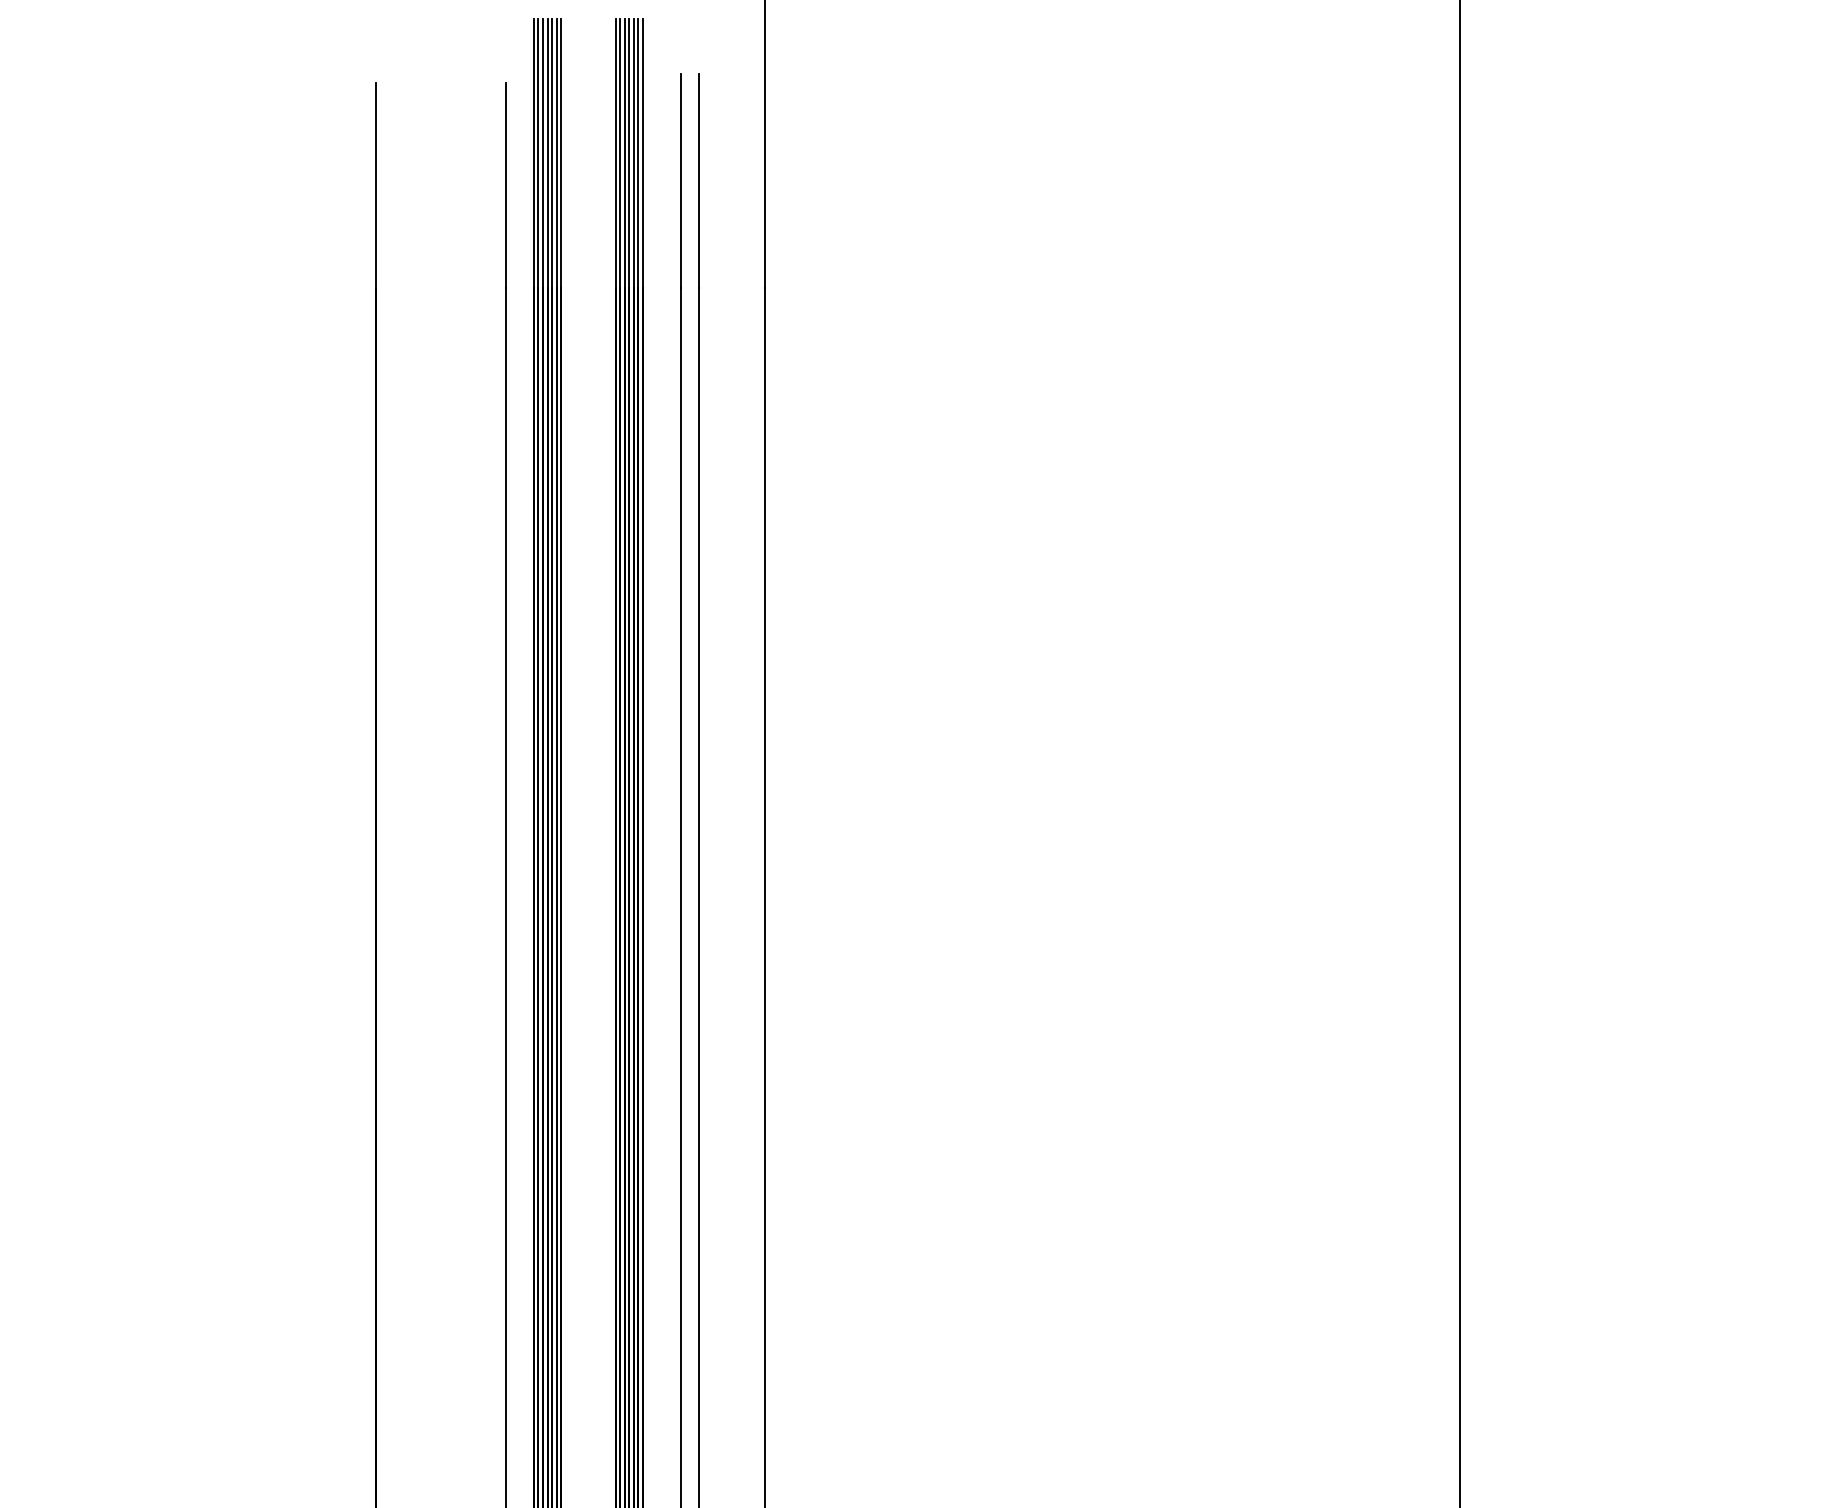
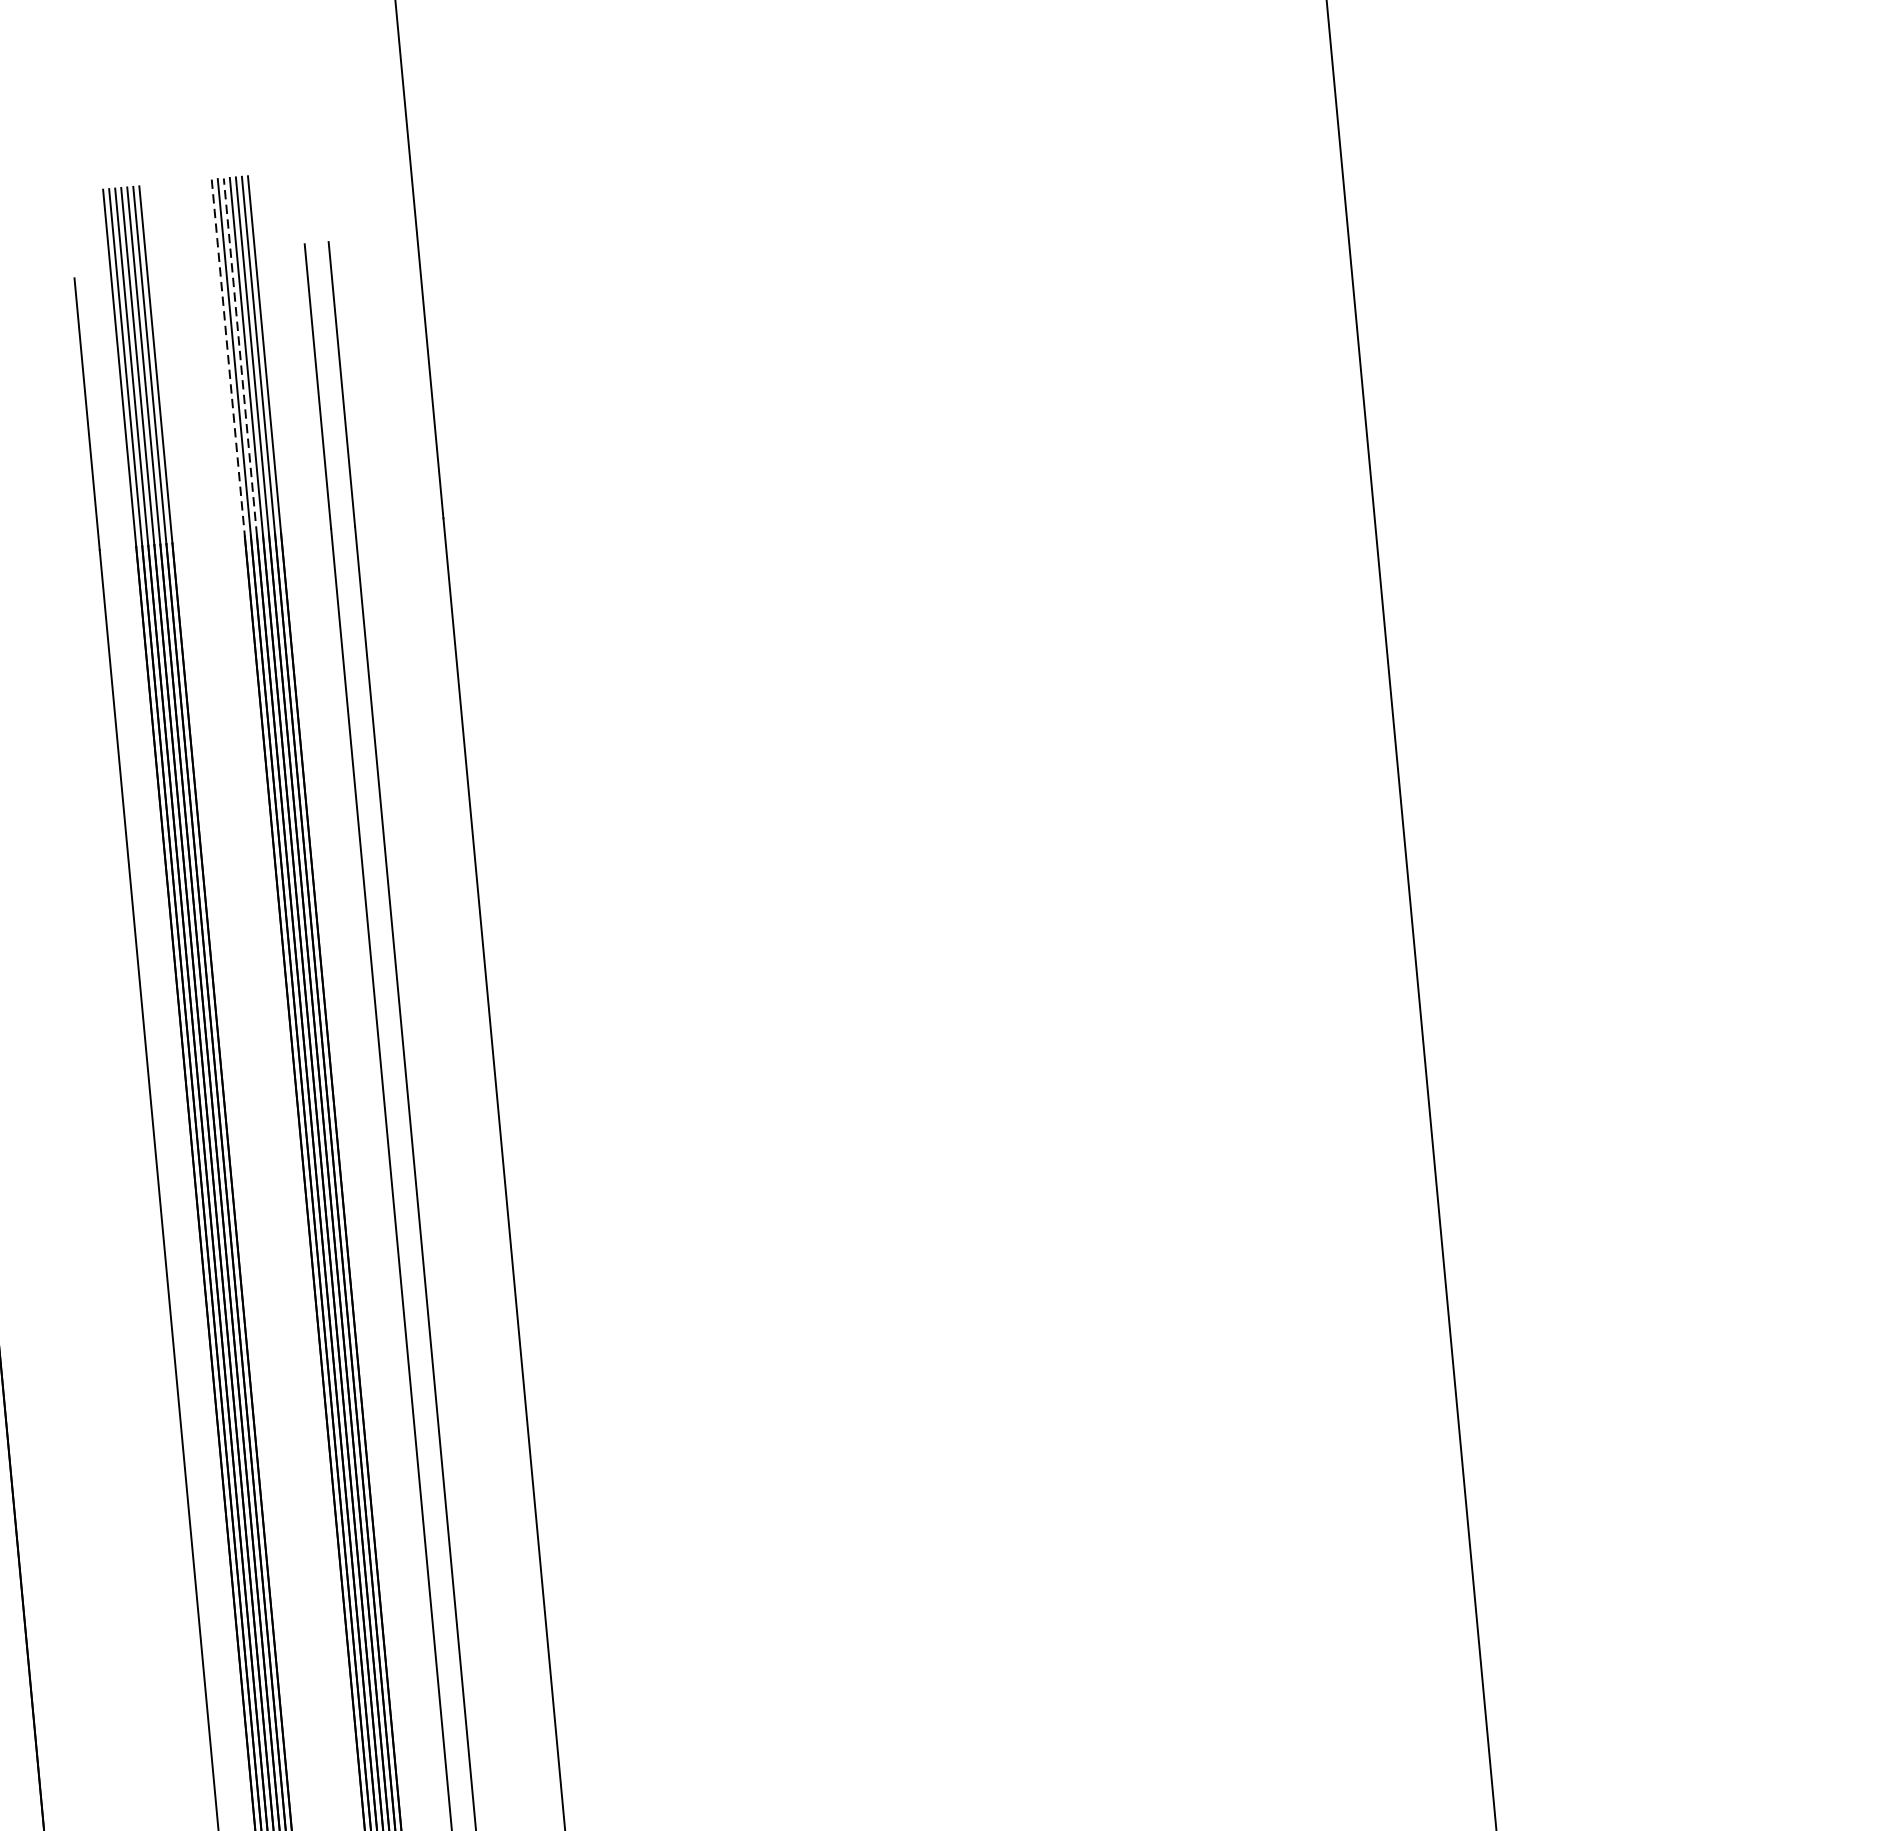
line: (624, 153) -> (240, 356), solid -> dashed
line: (615, 154) -> (228, 359), solid -> dashed

